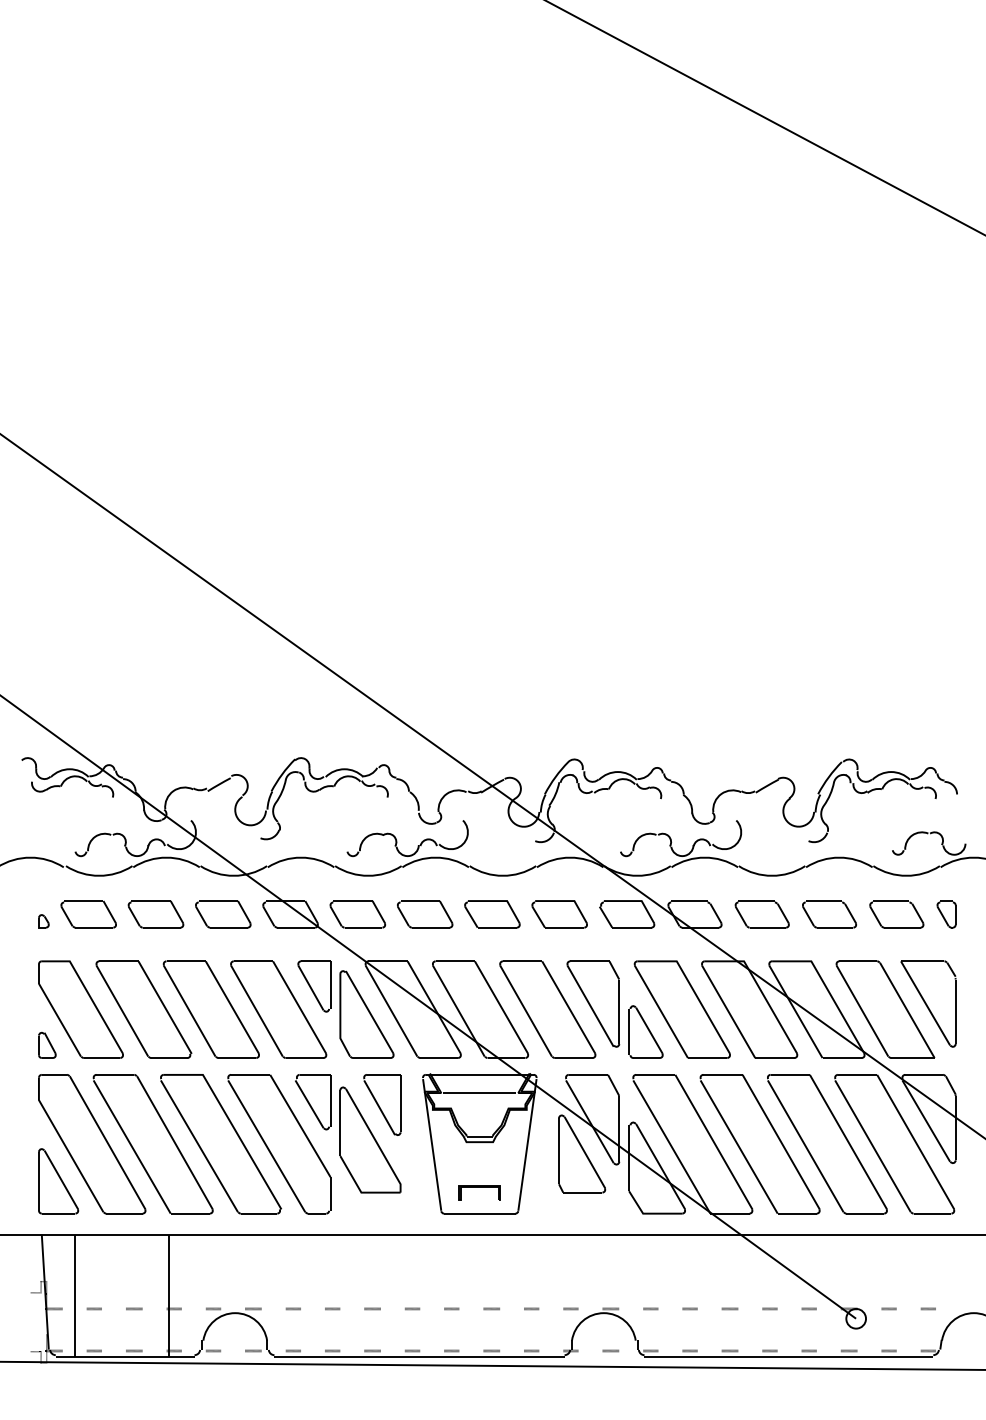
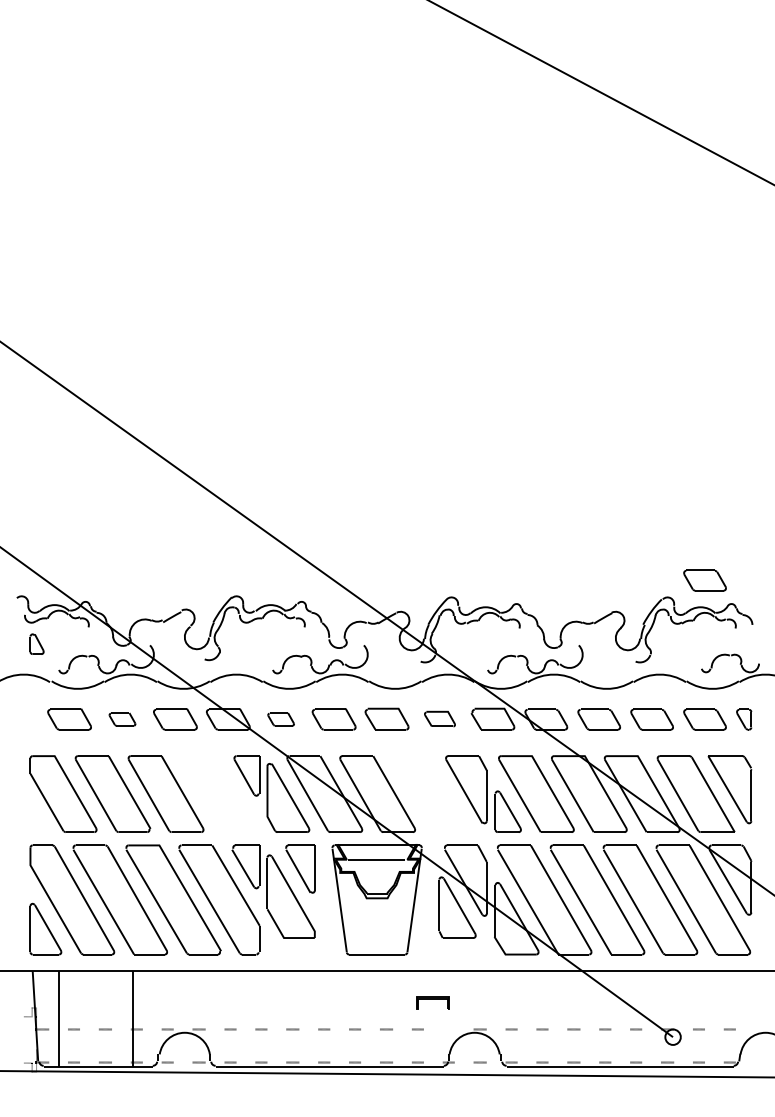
part: (896, 737) -> (704, 580), added
part: (559, 913) -> (439, 718), size x0.7
part: (155, 914) -> (122, 719), size x0.6
part: (356, 914) -> (280, 719), size x0.6
part: (44, 921) -> (34, 724), removed
part: (278, 1008) -> (218, 793), removed
part: (547, 1008) -> (430, 793), removed
part: (46, 1044) -> (36, 643), moved
part: (479, 1191) -> (432, 1002), moved
line: (570, 1308) -> (448, 1029), removed

